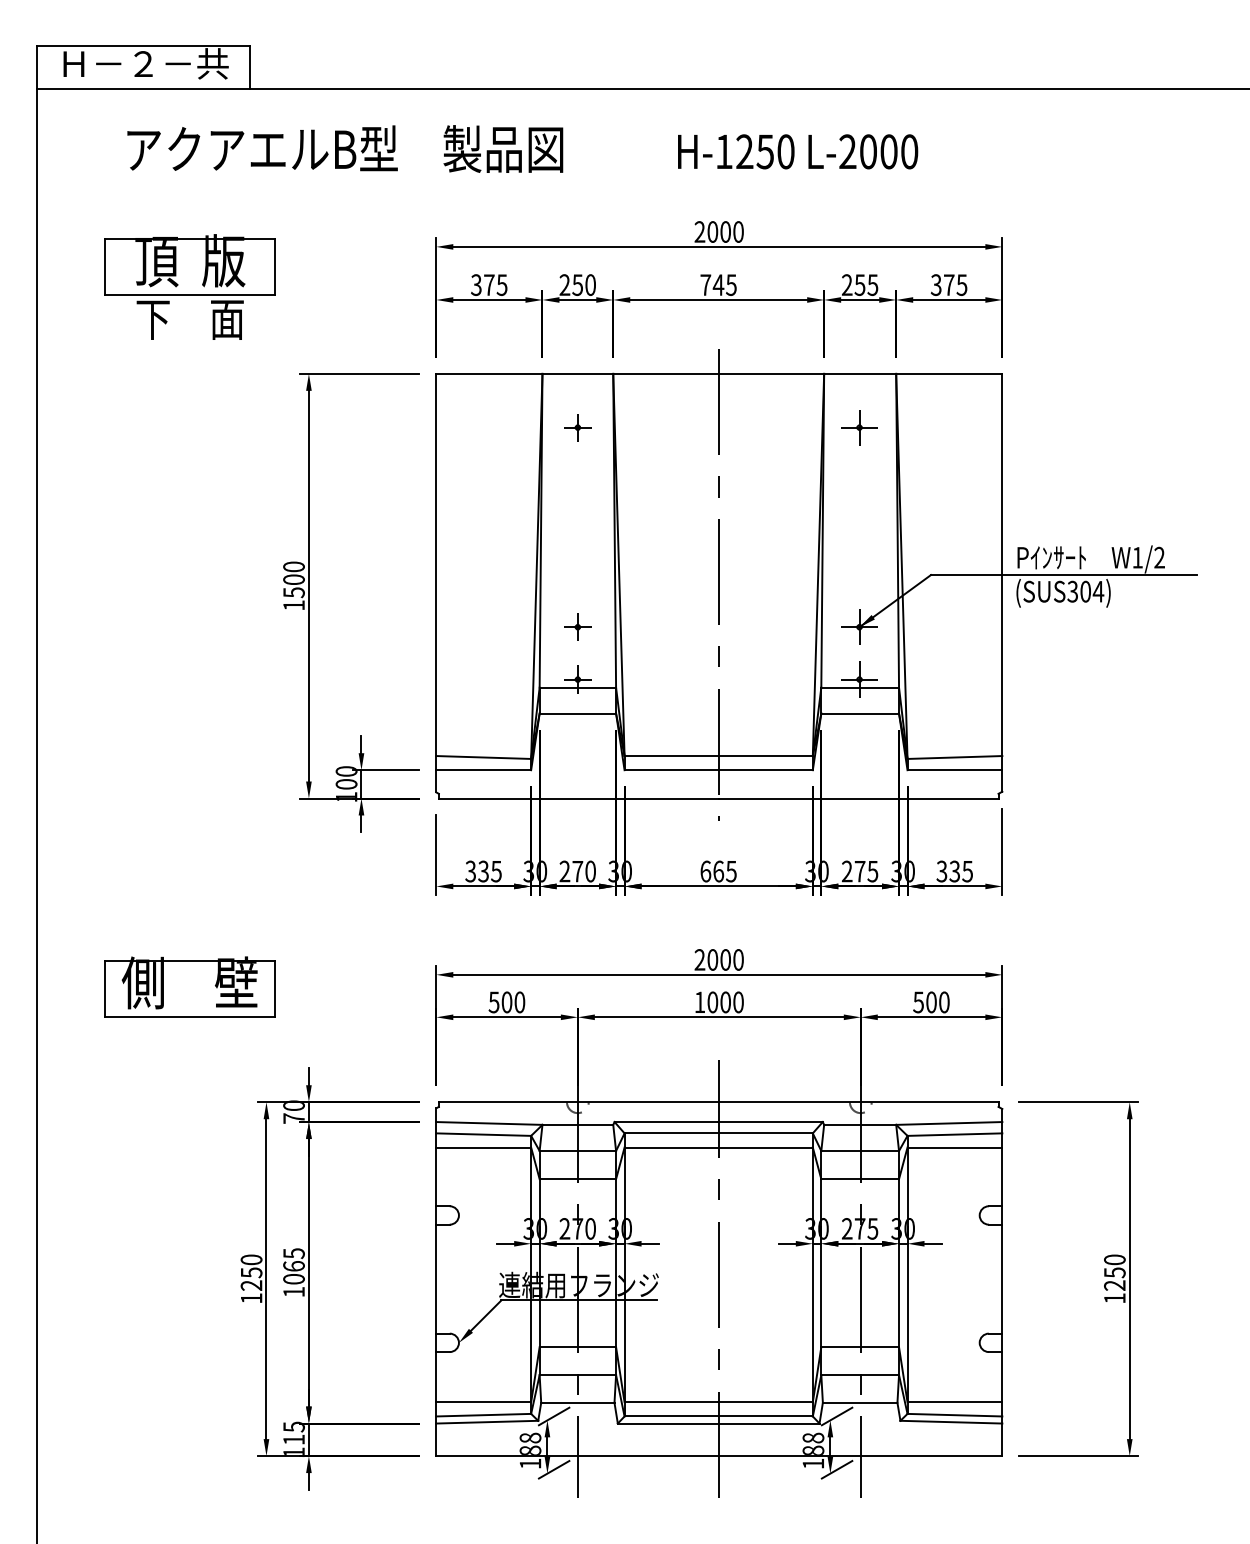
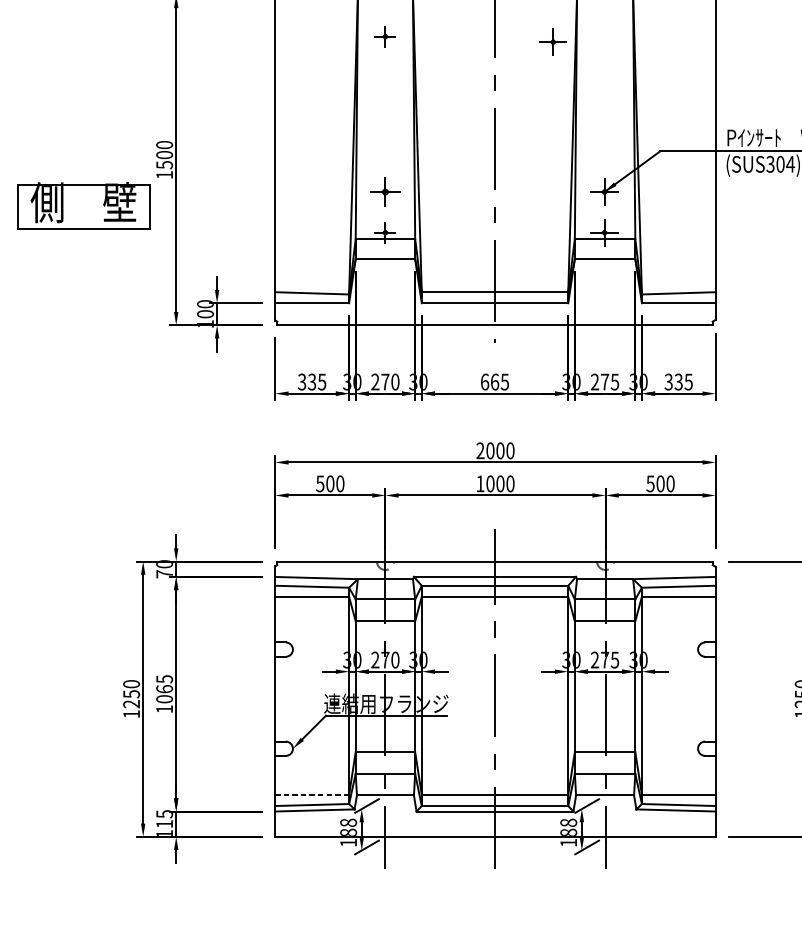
part: (859, 427) -> (553, 42), moved
part: (577, 626) -> (385, 191), size x1.4
part: (189, 986) -> (83, 205), moved
line: (483, 1402) -> (312, 795), solid -> dashed

